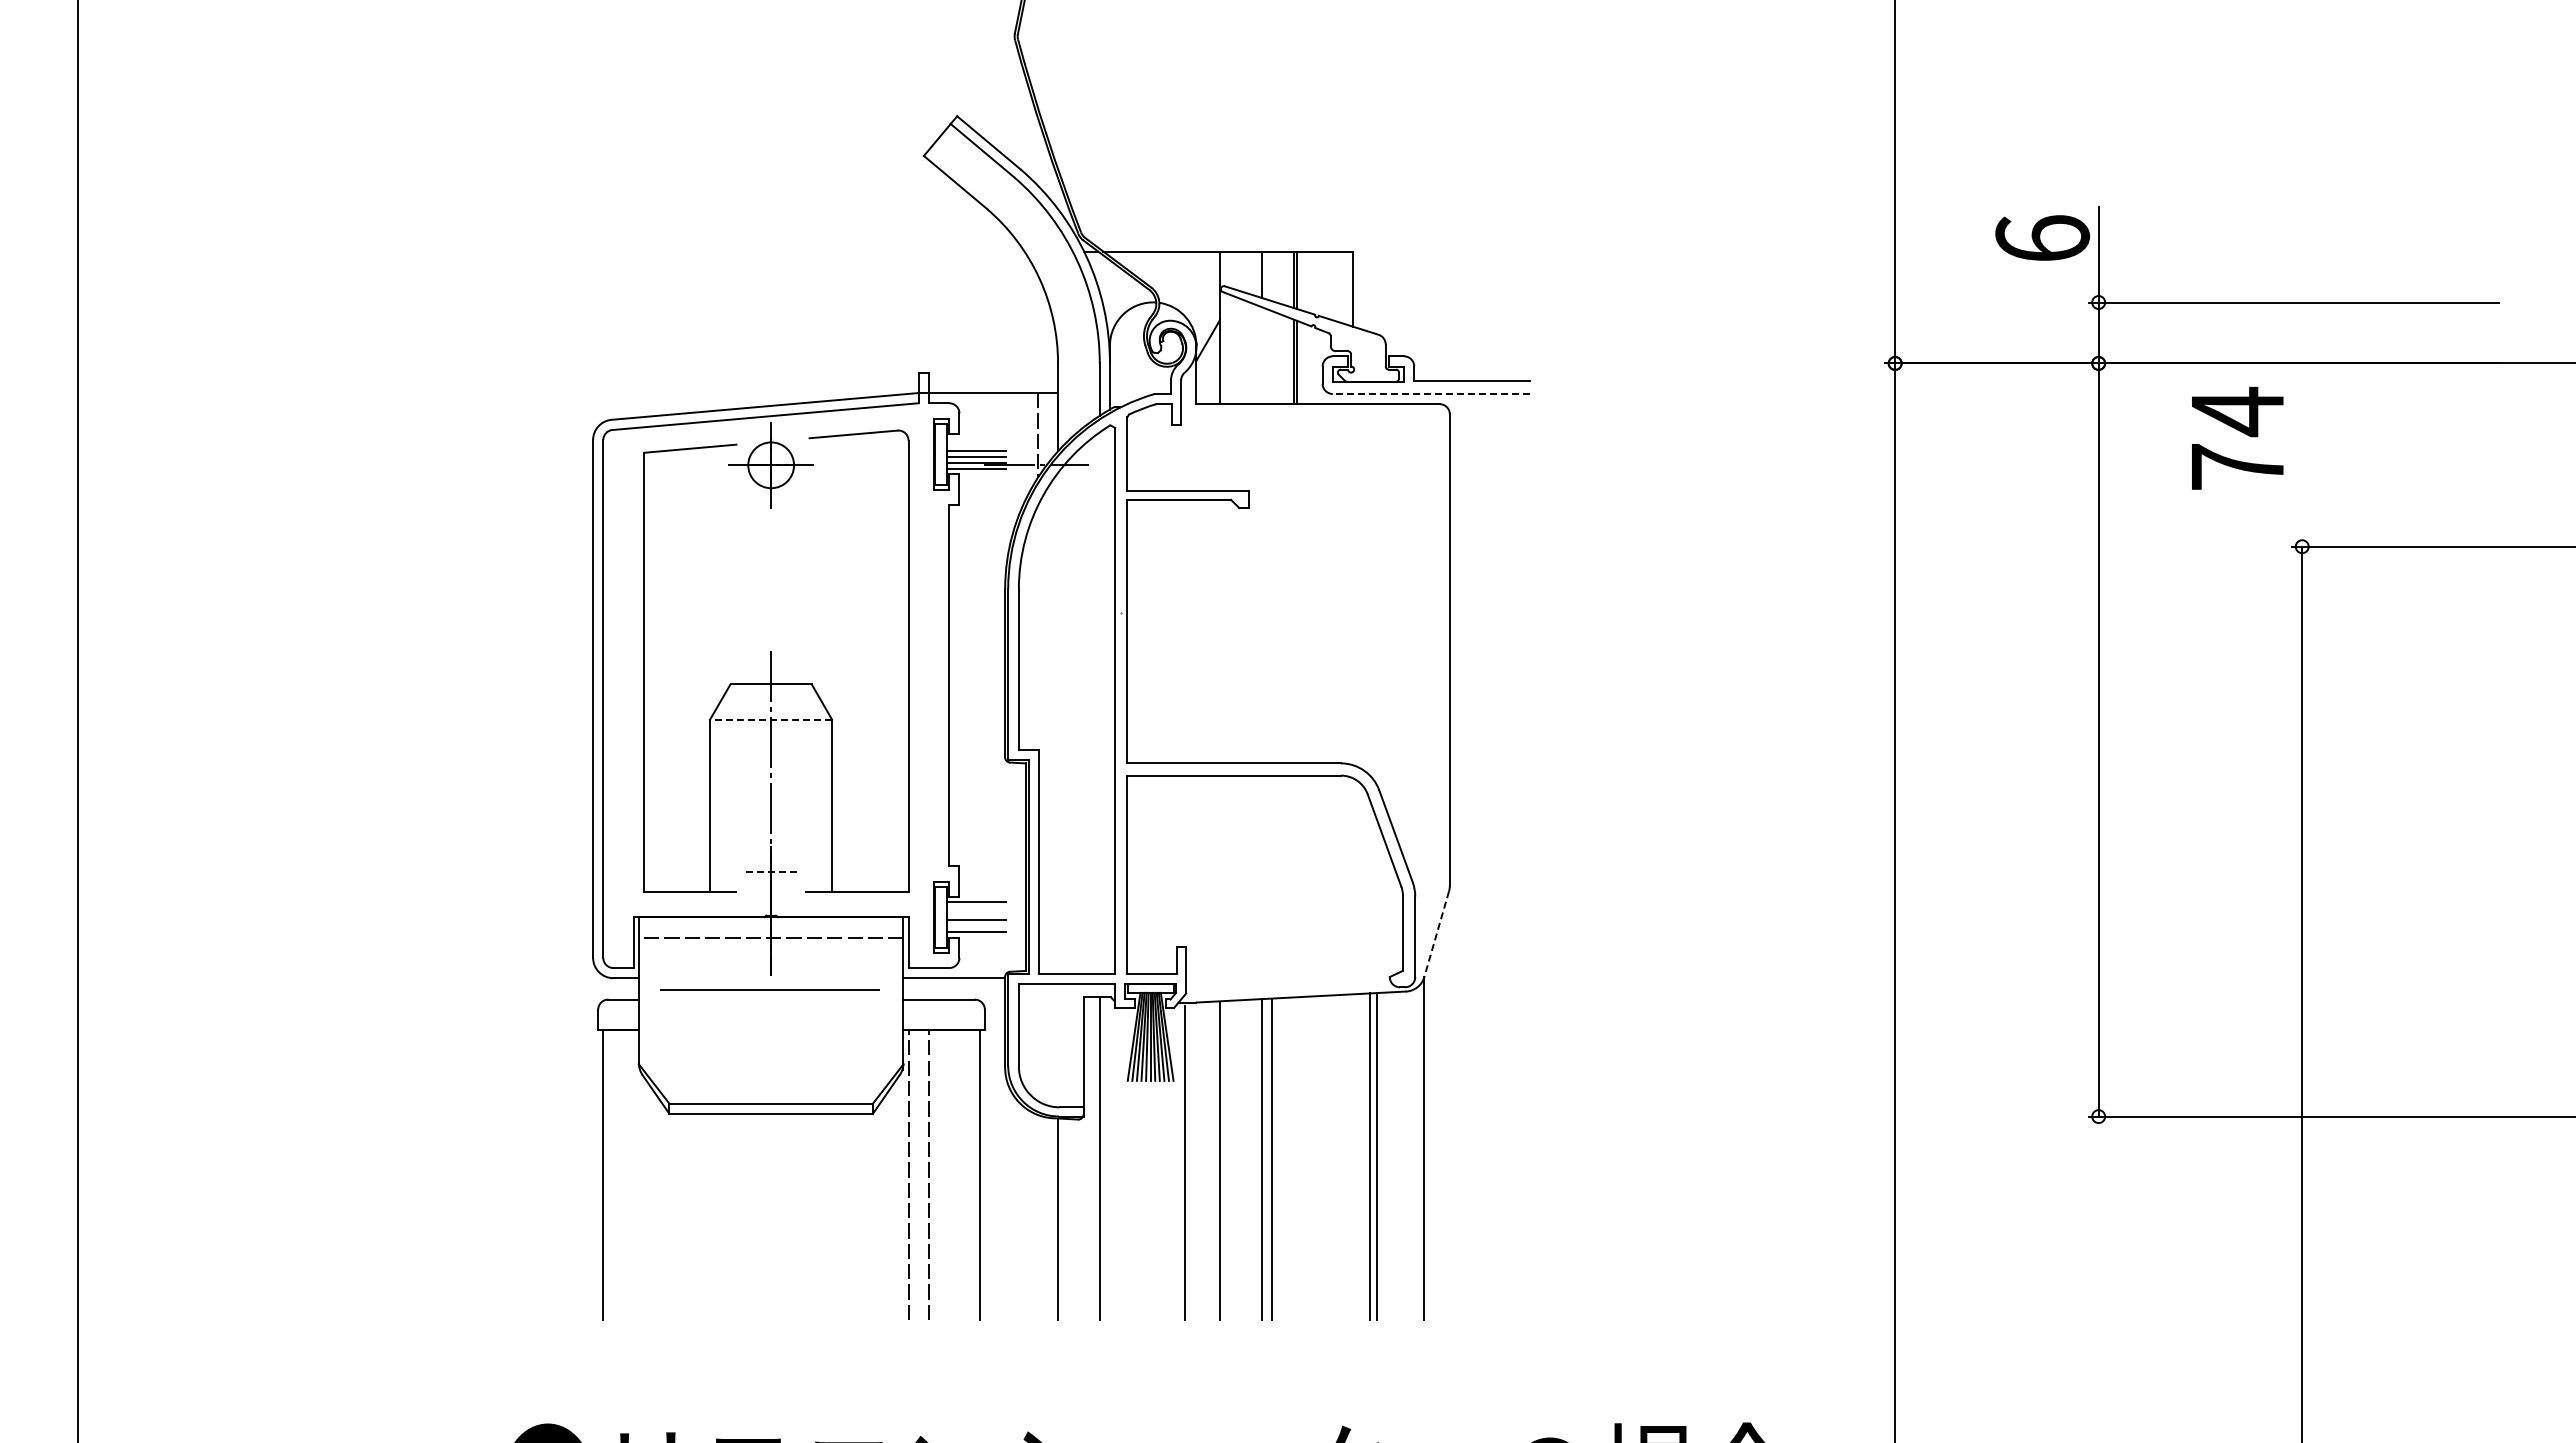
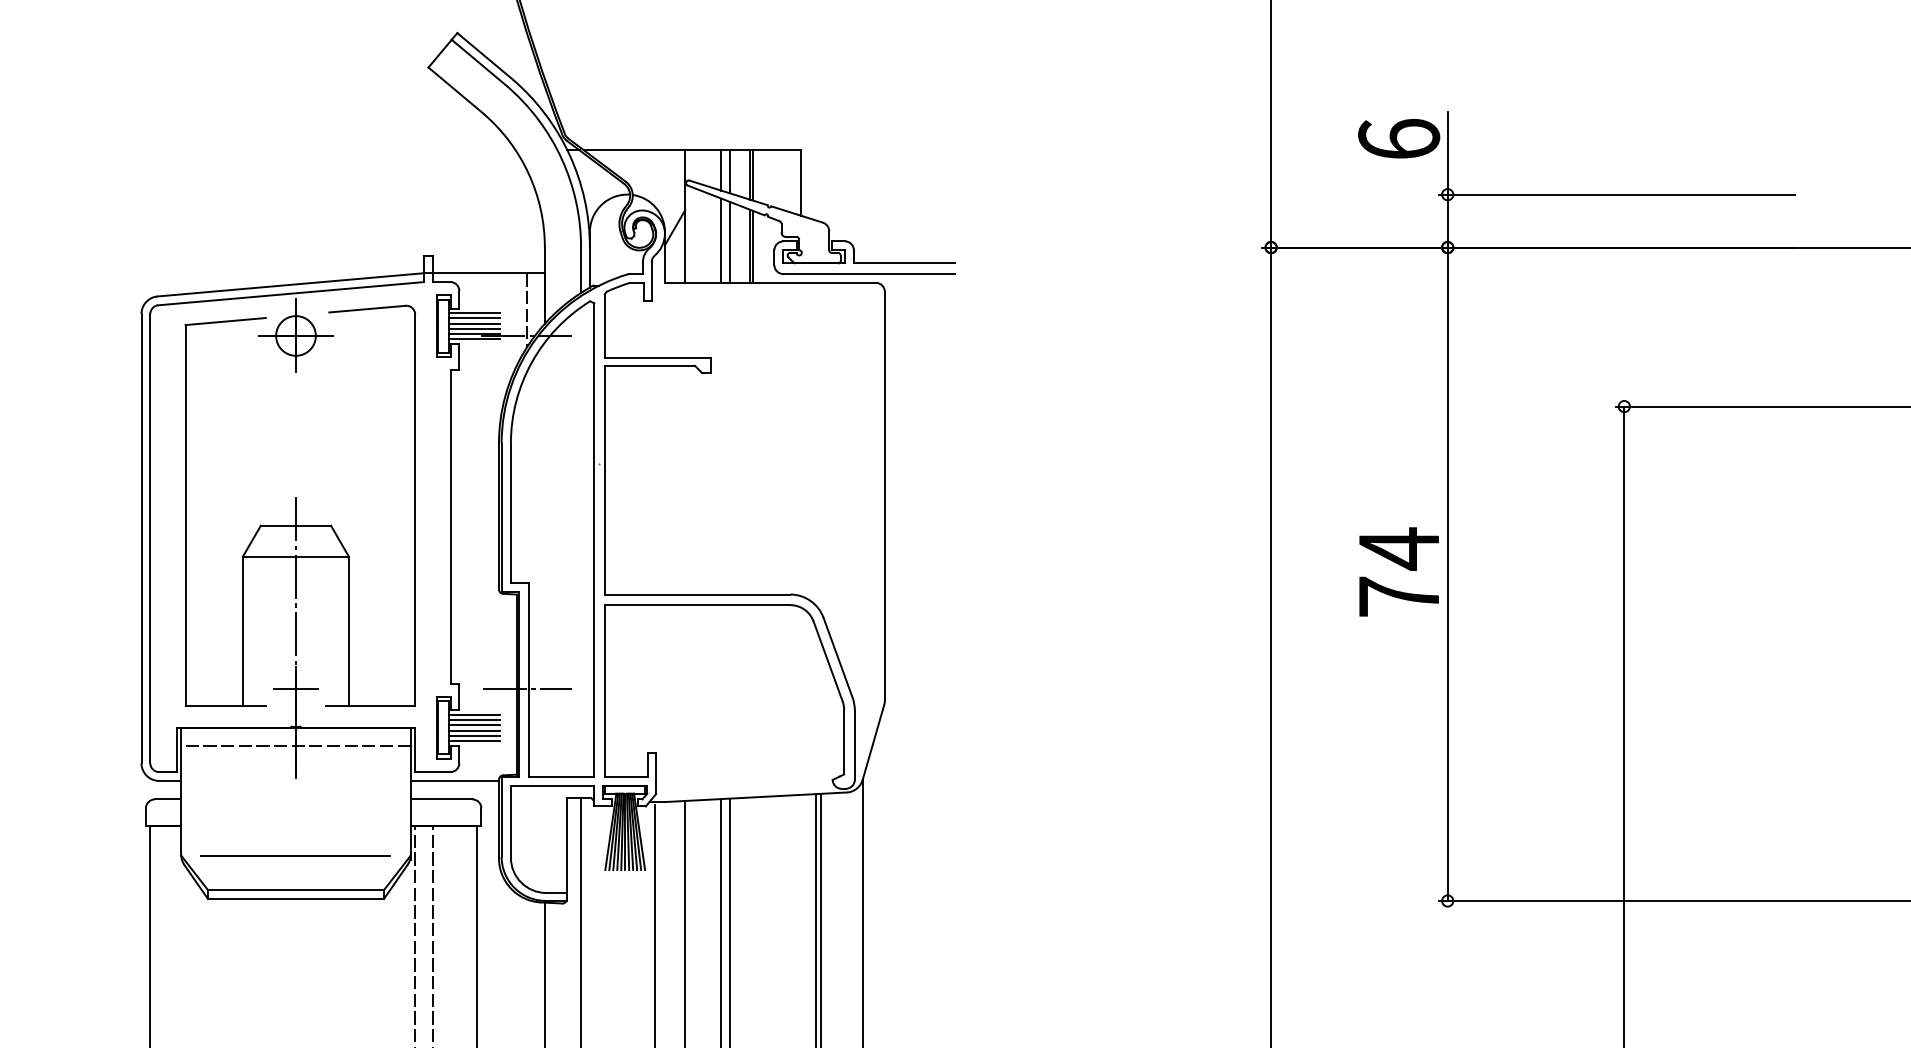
line: (1271, 276) -> (730, 172), added
line: (1261, 355) -> (721, 240), added
line: (1271, 357) -> (730, 242), added
line: (1431, 393) -> (868, 273), dashed -> solid
text: (2237, 437) -> (1398, 571), moved
line: (976, 438) -> (474, 312), added
line: (976, 444) -> (474, 317), added
line: (770, 719) -> (295, 556), dashed -> solid
line: (771, 872) -> (296, 689), dashed -> solid
line: (1037, 872) -> (527, 689), added
line: (976, 908) -> (474, 720), added
line: (976, 914) -> (474, 725), added
line: (976, 926) -> (474, 736), added
line: (1436, 934) -> (873, 742), dashed -> solid
line: (769, 989) -> (294, 854), moved

